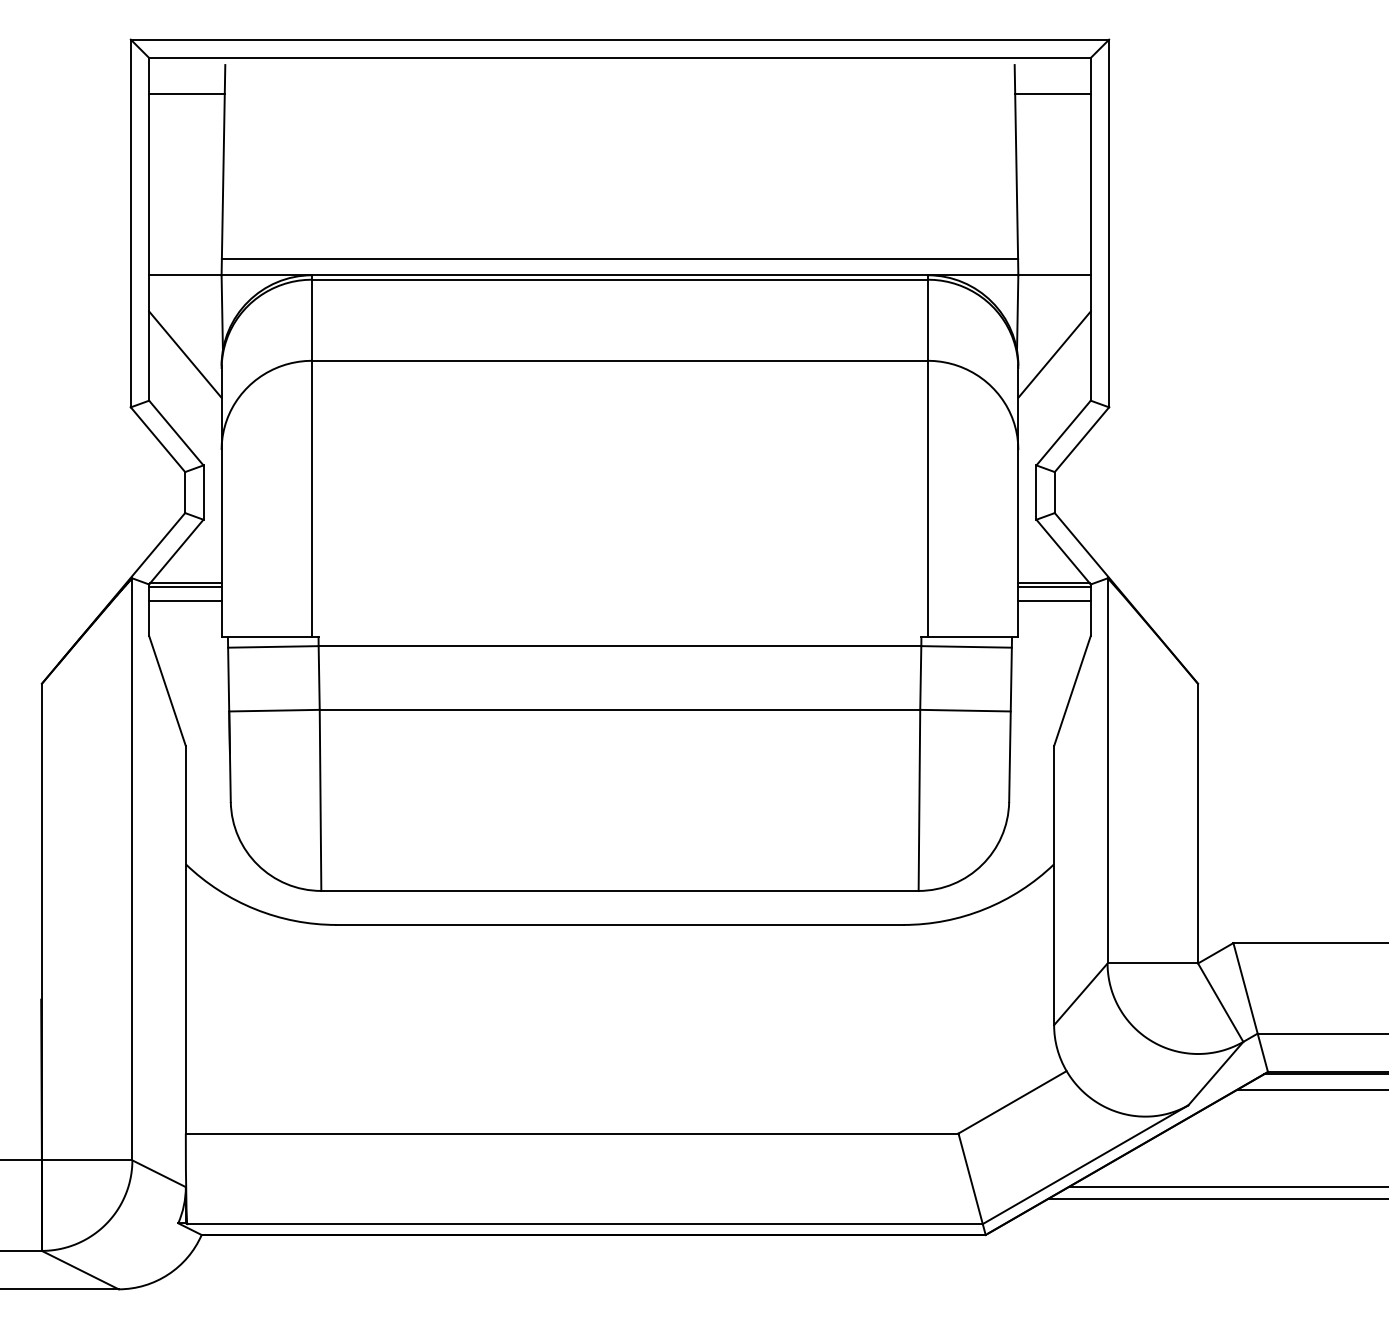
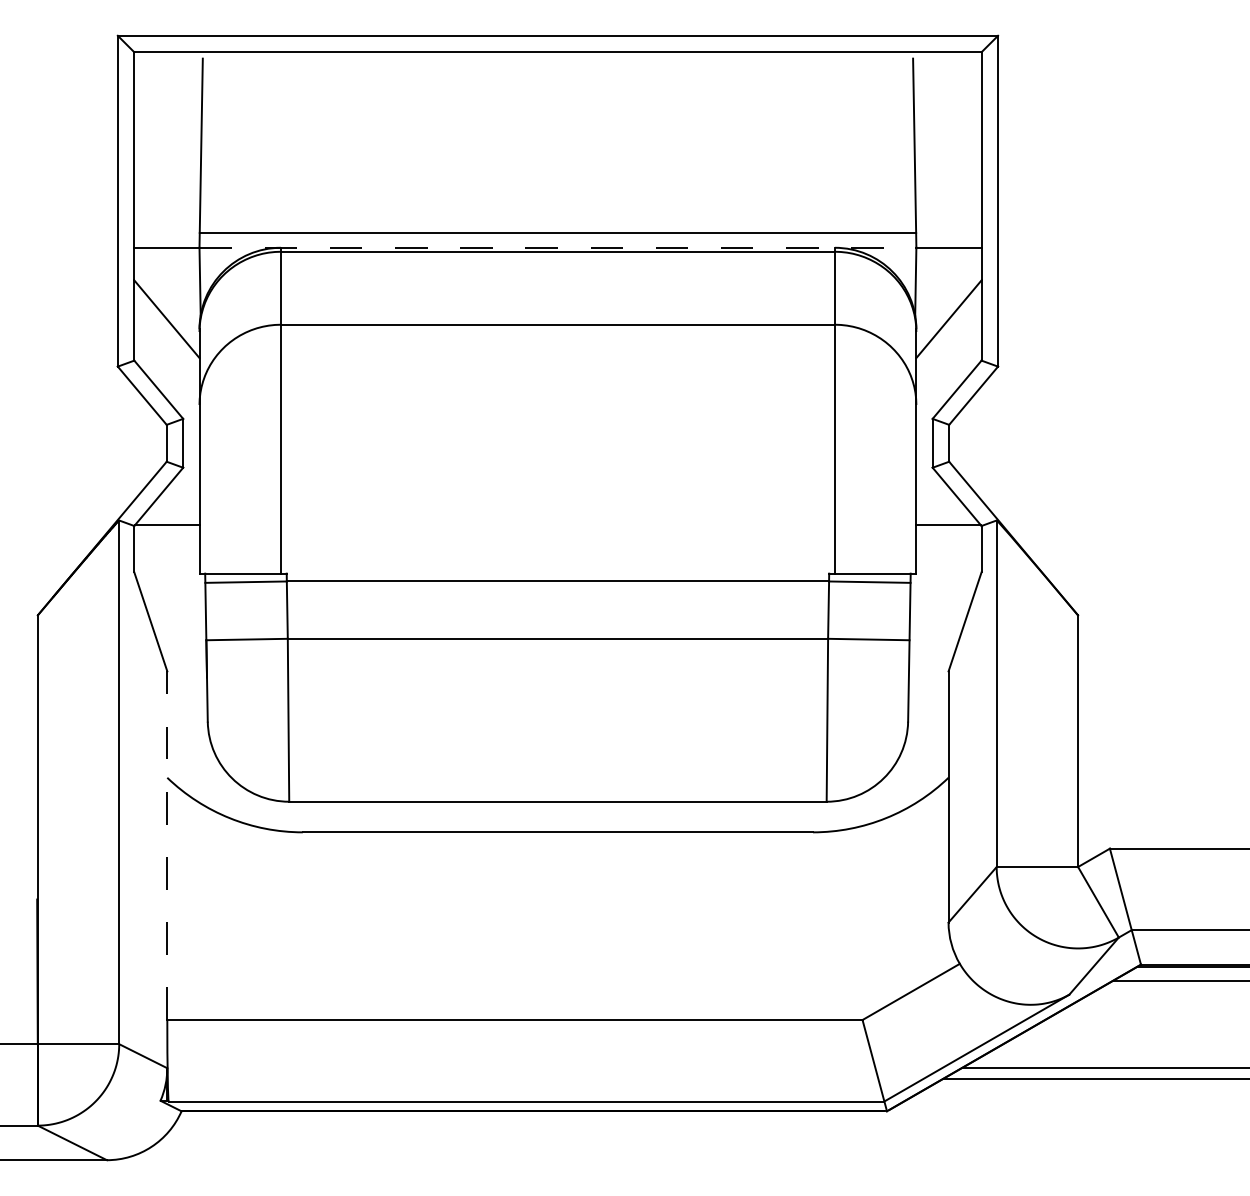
line: (187, 93) -> (168, 84), removed
line: (1052, 93) -> (947, 84), removed
line: (620, 274) -> (558, 247), solid -> dashed
line: (184, 587) -> (166, 528), removed
line: (1054, 587) -> (948, 528), removed
line: (184, 601) -> (166, 541), removed
line: (1054, 601) -> (948, 541), removed
line: (186, 939) -> (167, 845), solid -> dashed

